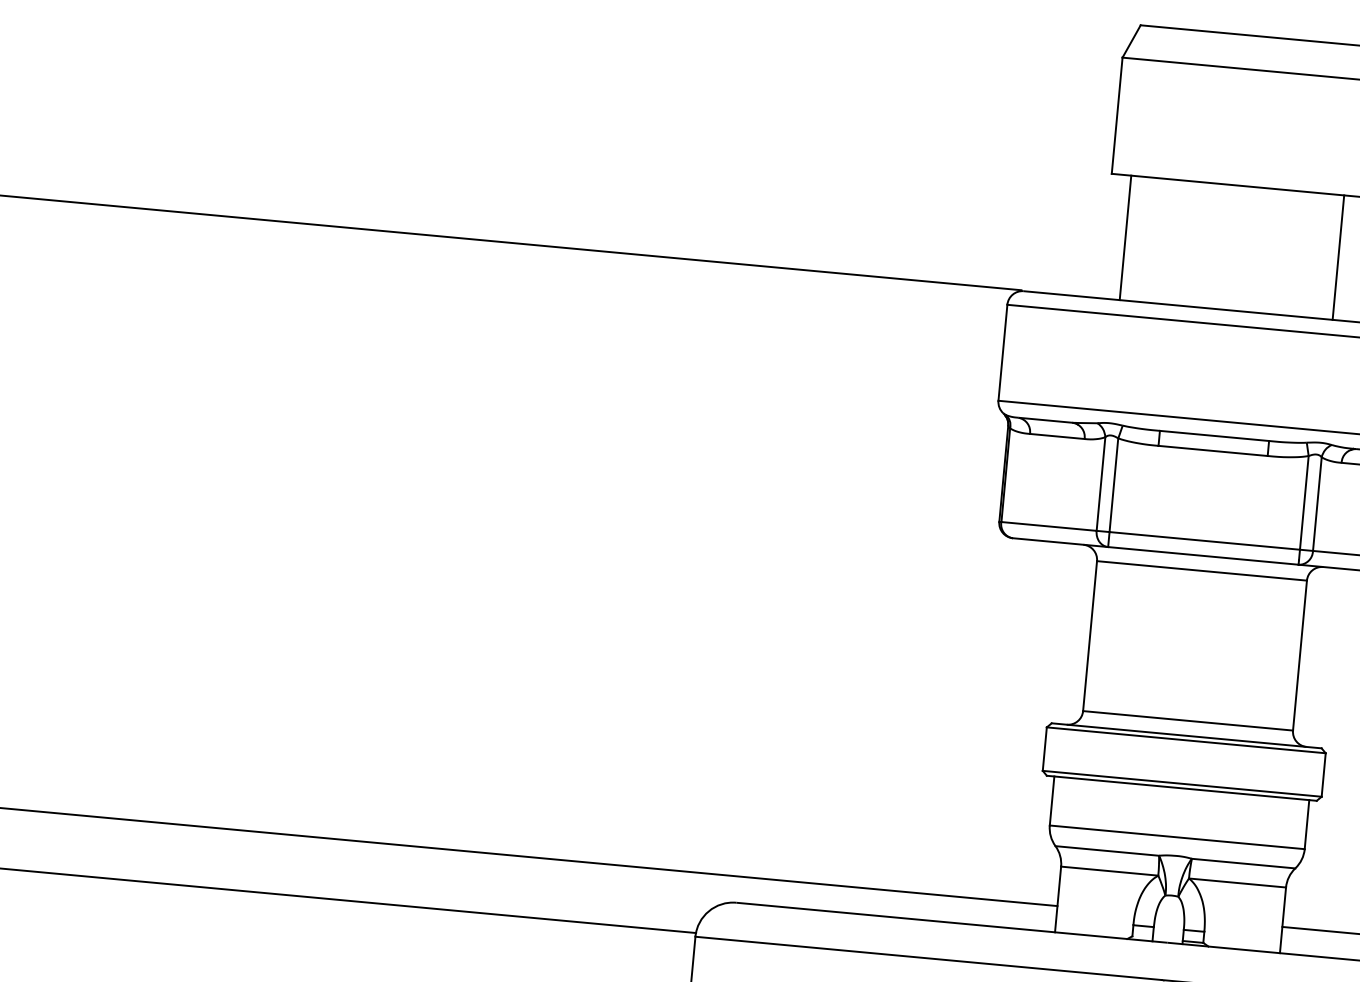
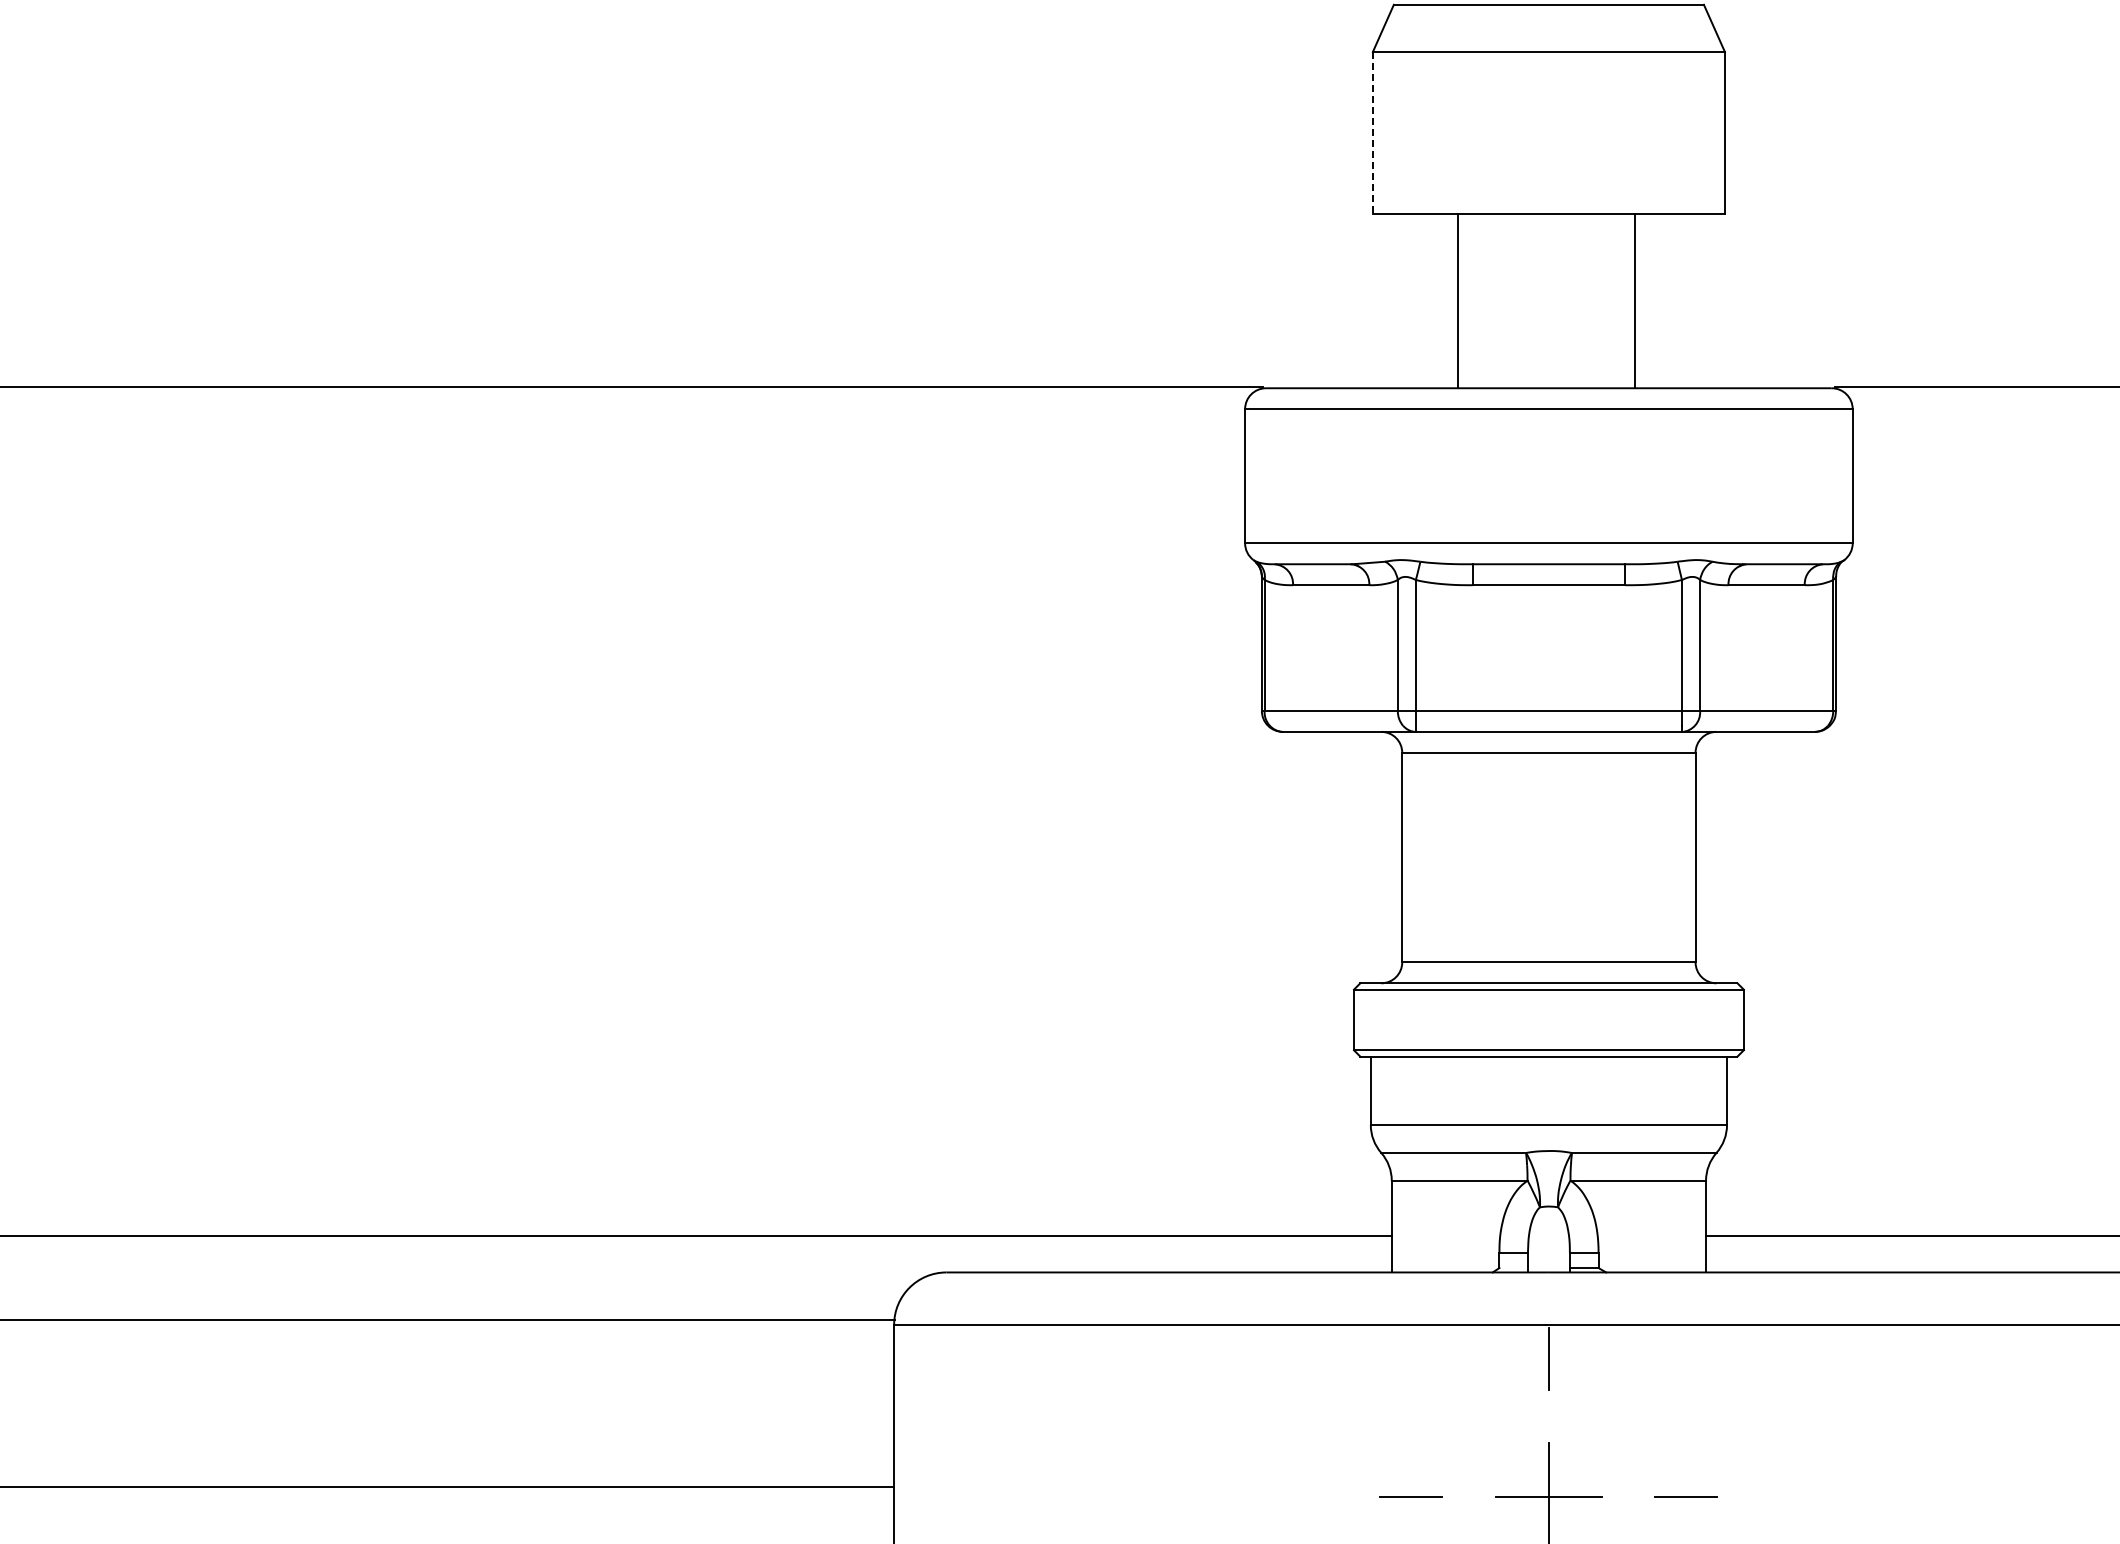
line: (1116, 115) -> (1372, 133), solid -> dashed
line: (1125, 238) -> (1458, 301), moved
line: (1338, 257) -> (1634, 301), moved

